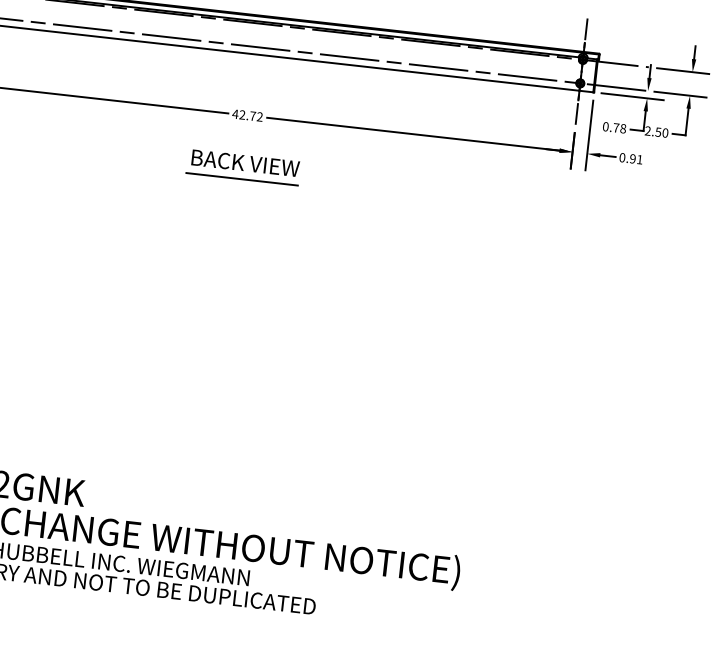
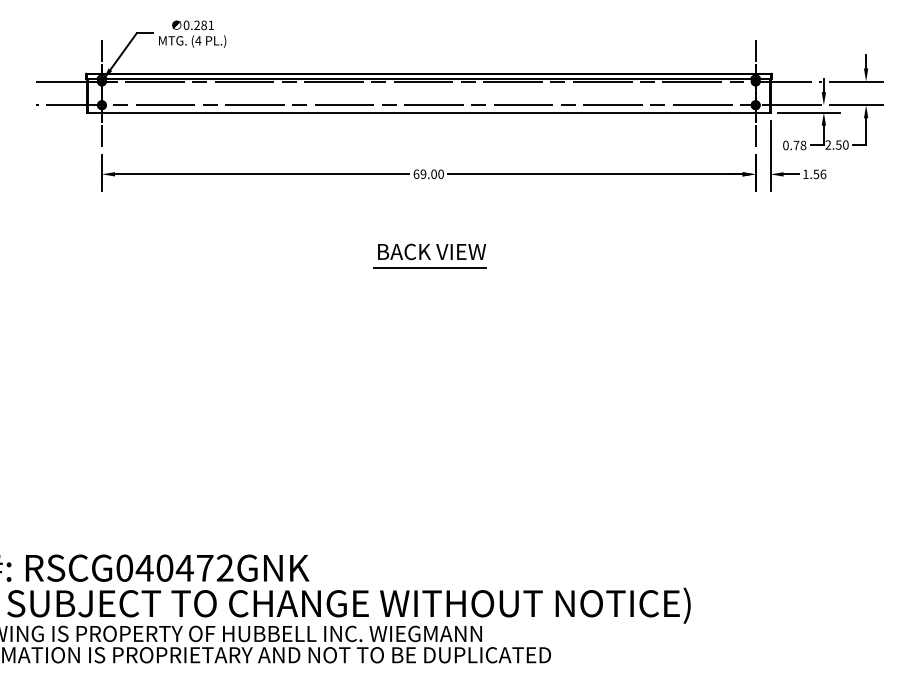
text: (247, 114) -> (428, 173), 42.72 -> 69.00
text: (631, 158) -> (814, 174), 0.91 -> 1.56
part: (242, 166) -> (429, 255), moved

